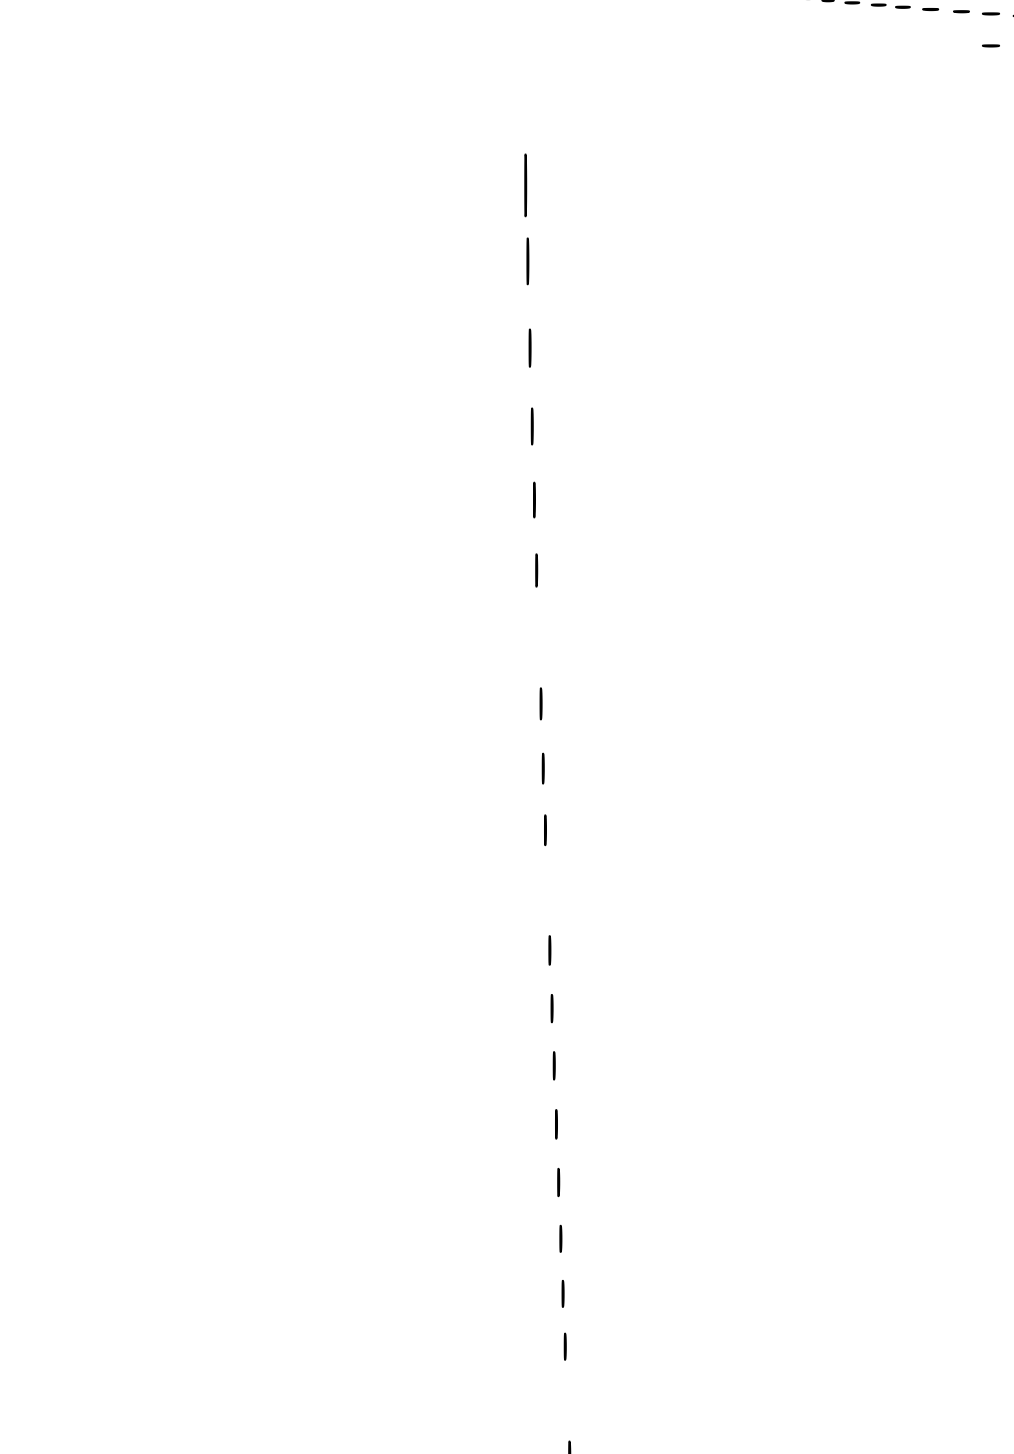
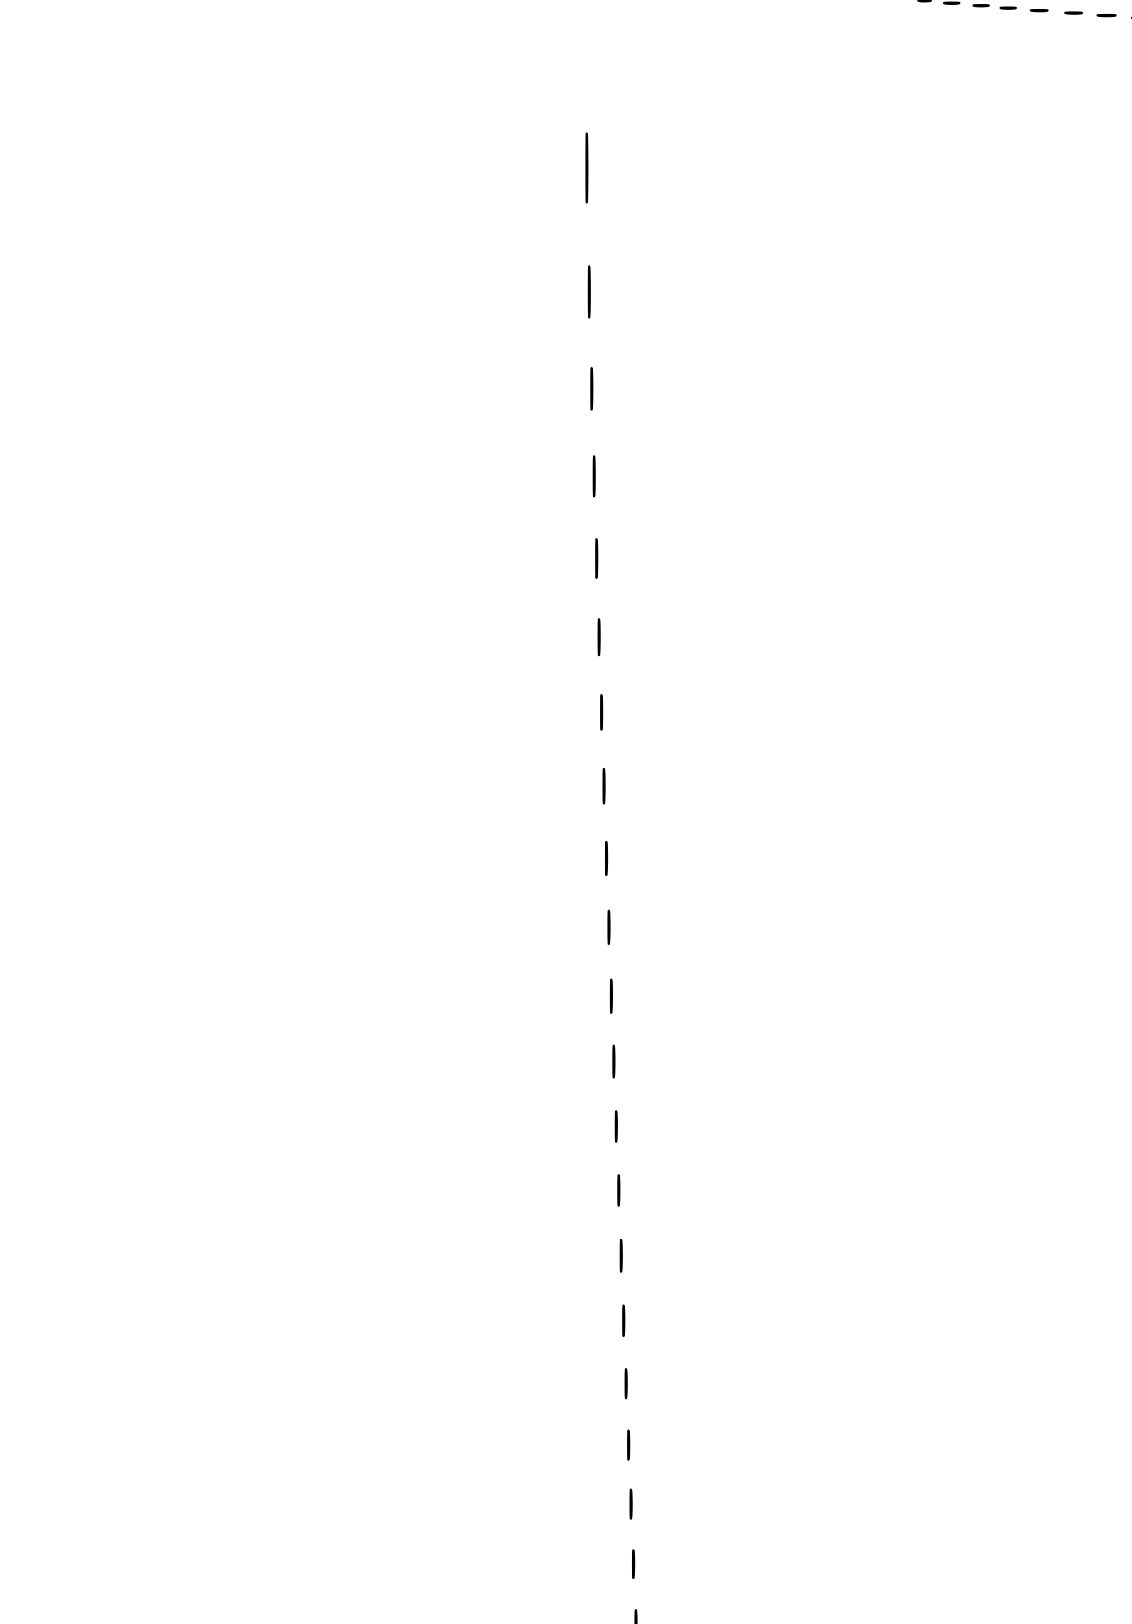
line: (990, 45) -> (1106, 50), removed
line: (525, 185) -> (586, 168), moved
line: (538, 637) -> (601, 712), added
line: (547, 891) -> (611, 995), added
line: (567, 1400) -> (633, 1564), added

